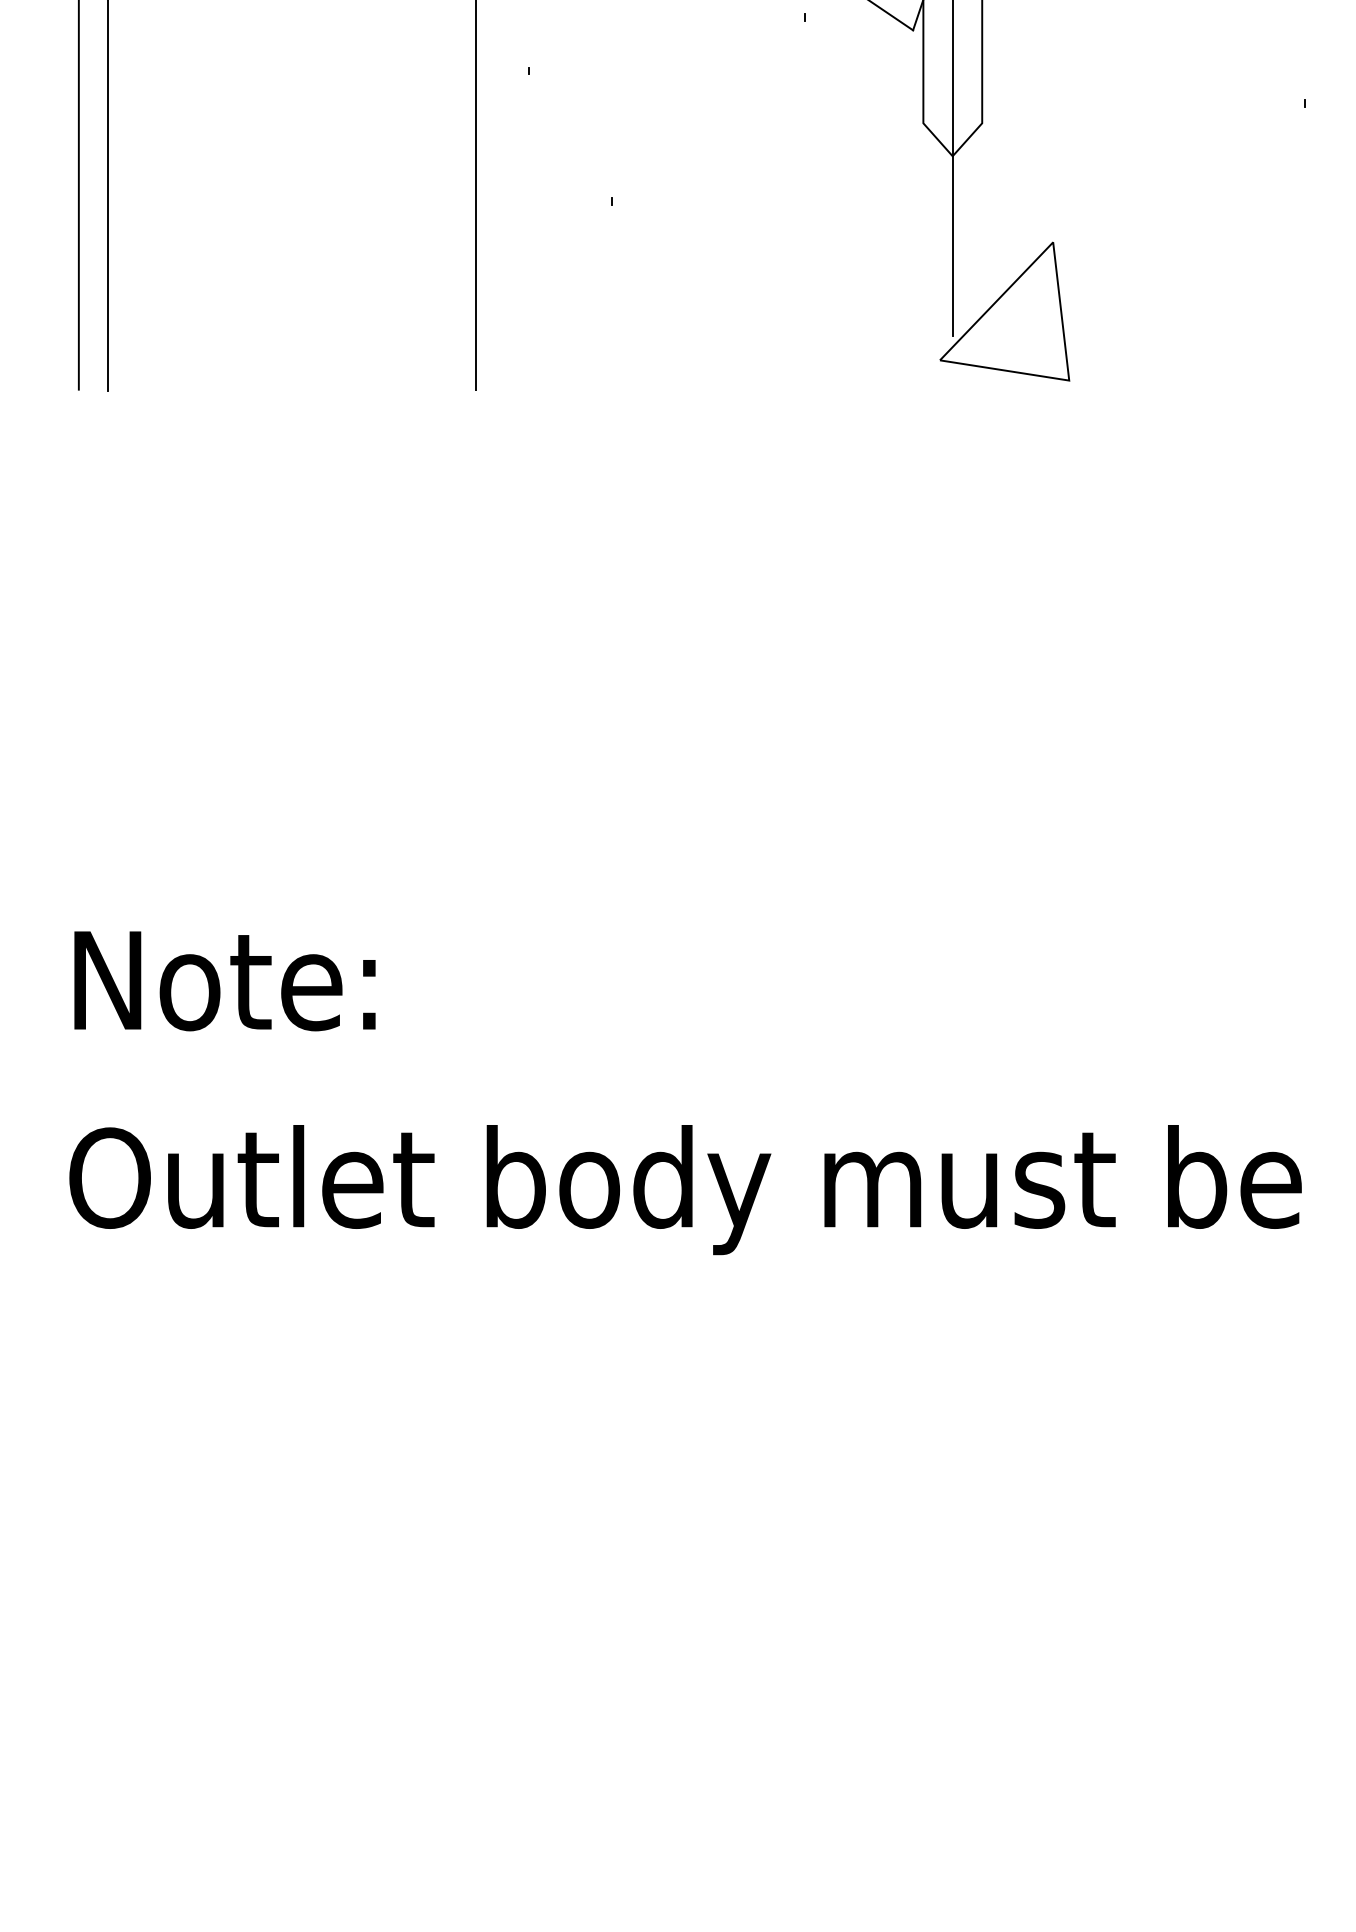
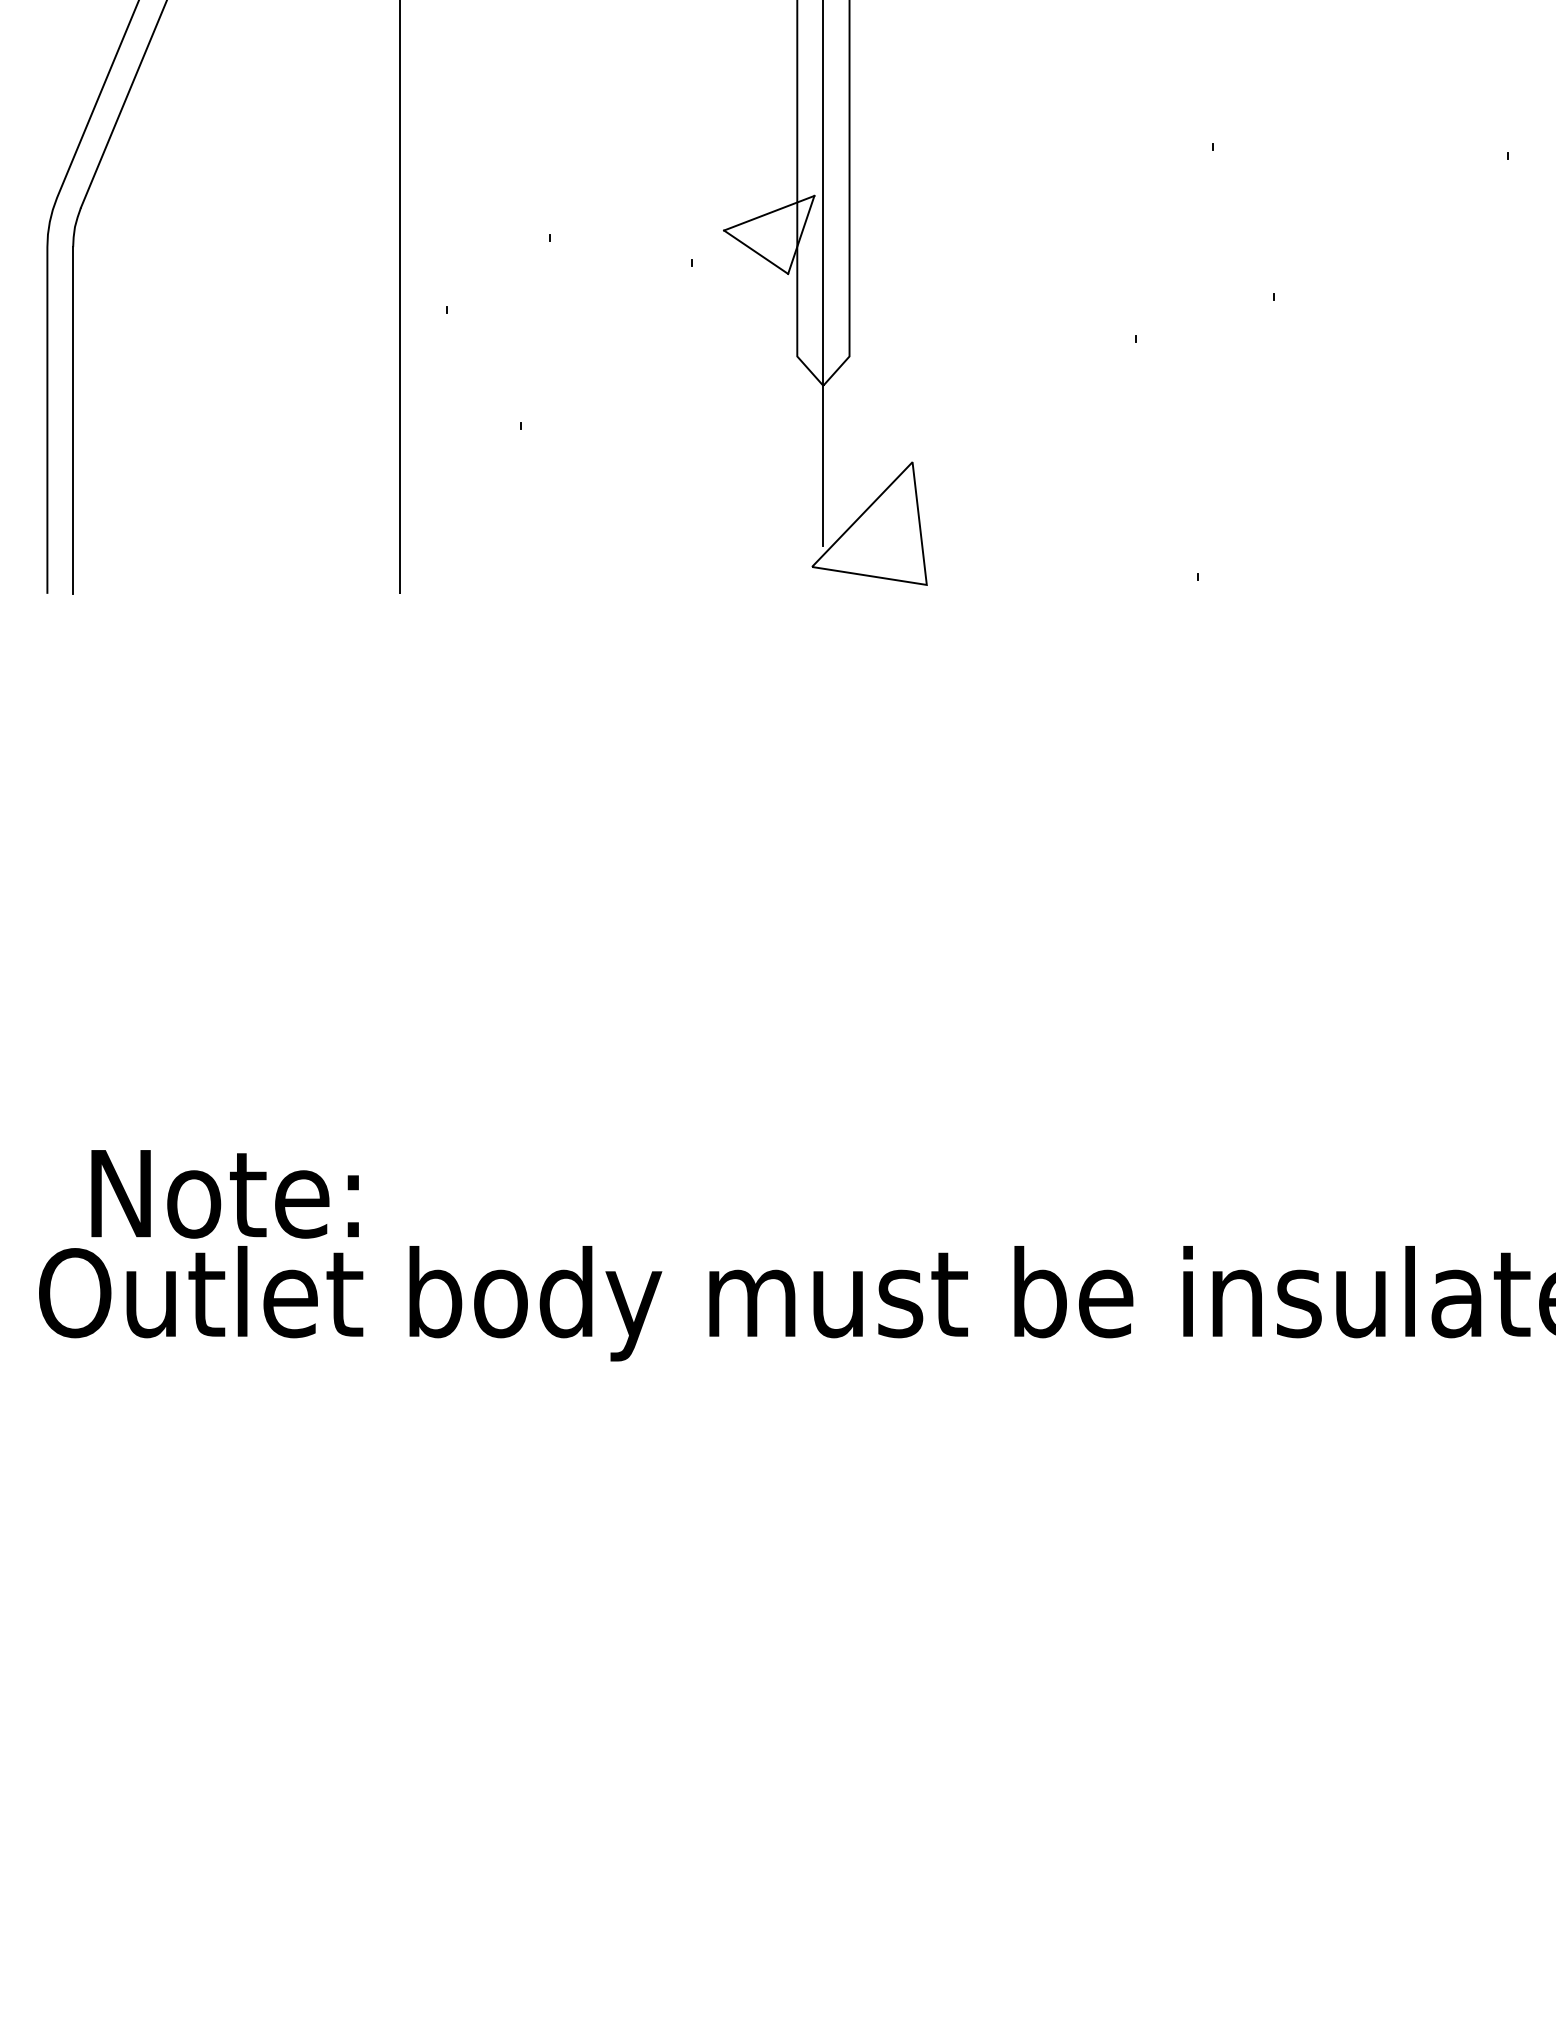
text: (224, 981) -> (224, 1194), moved

